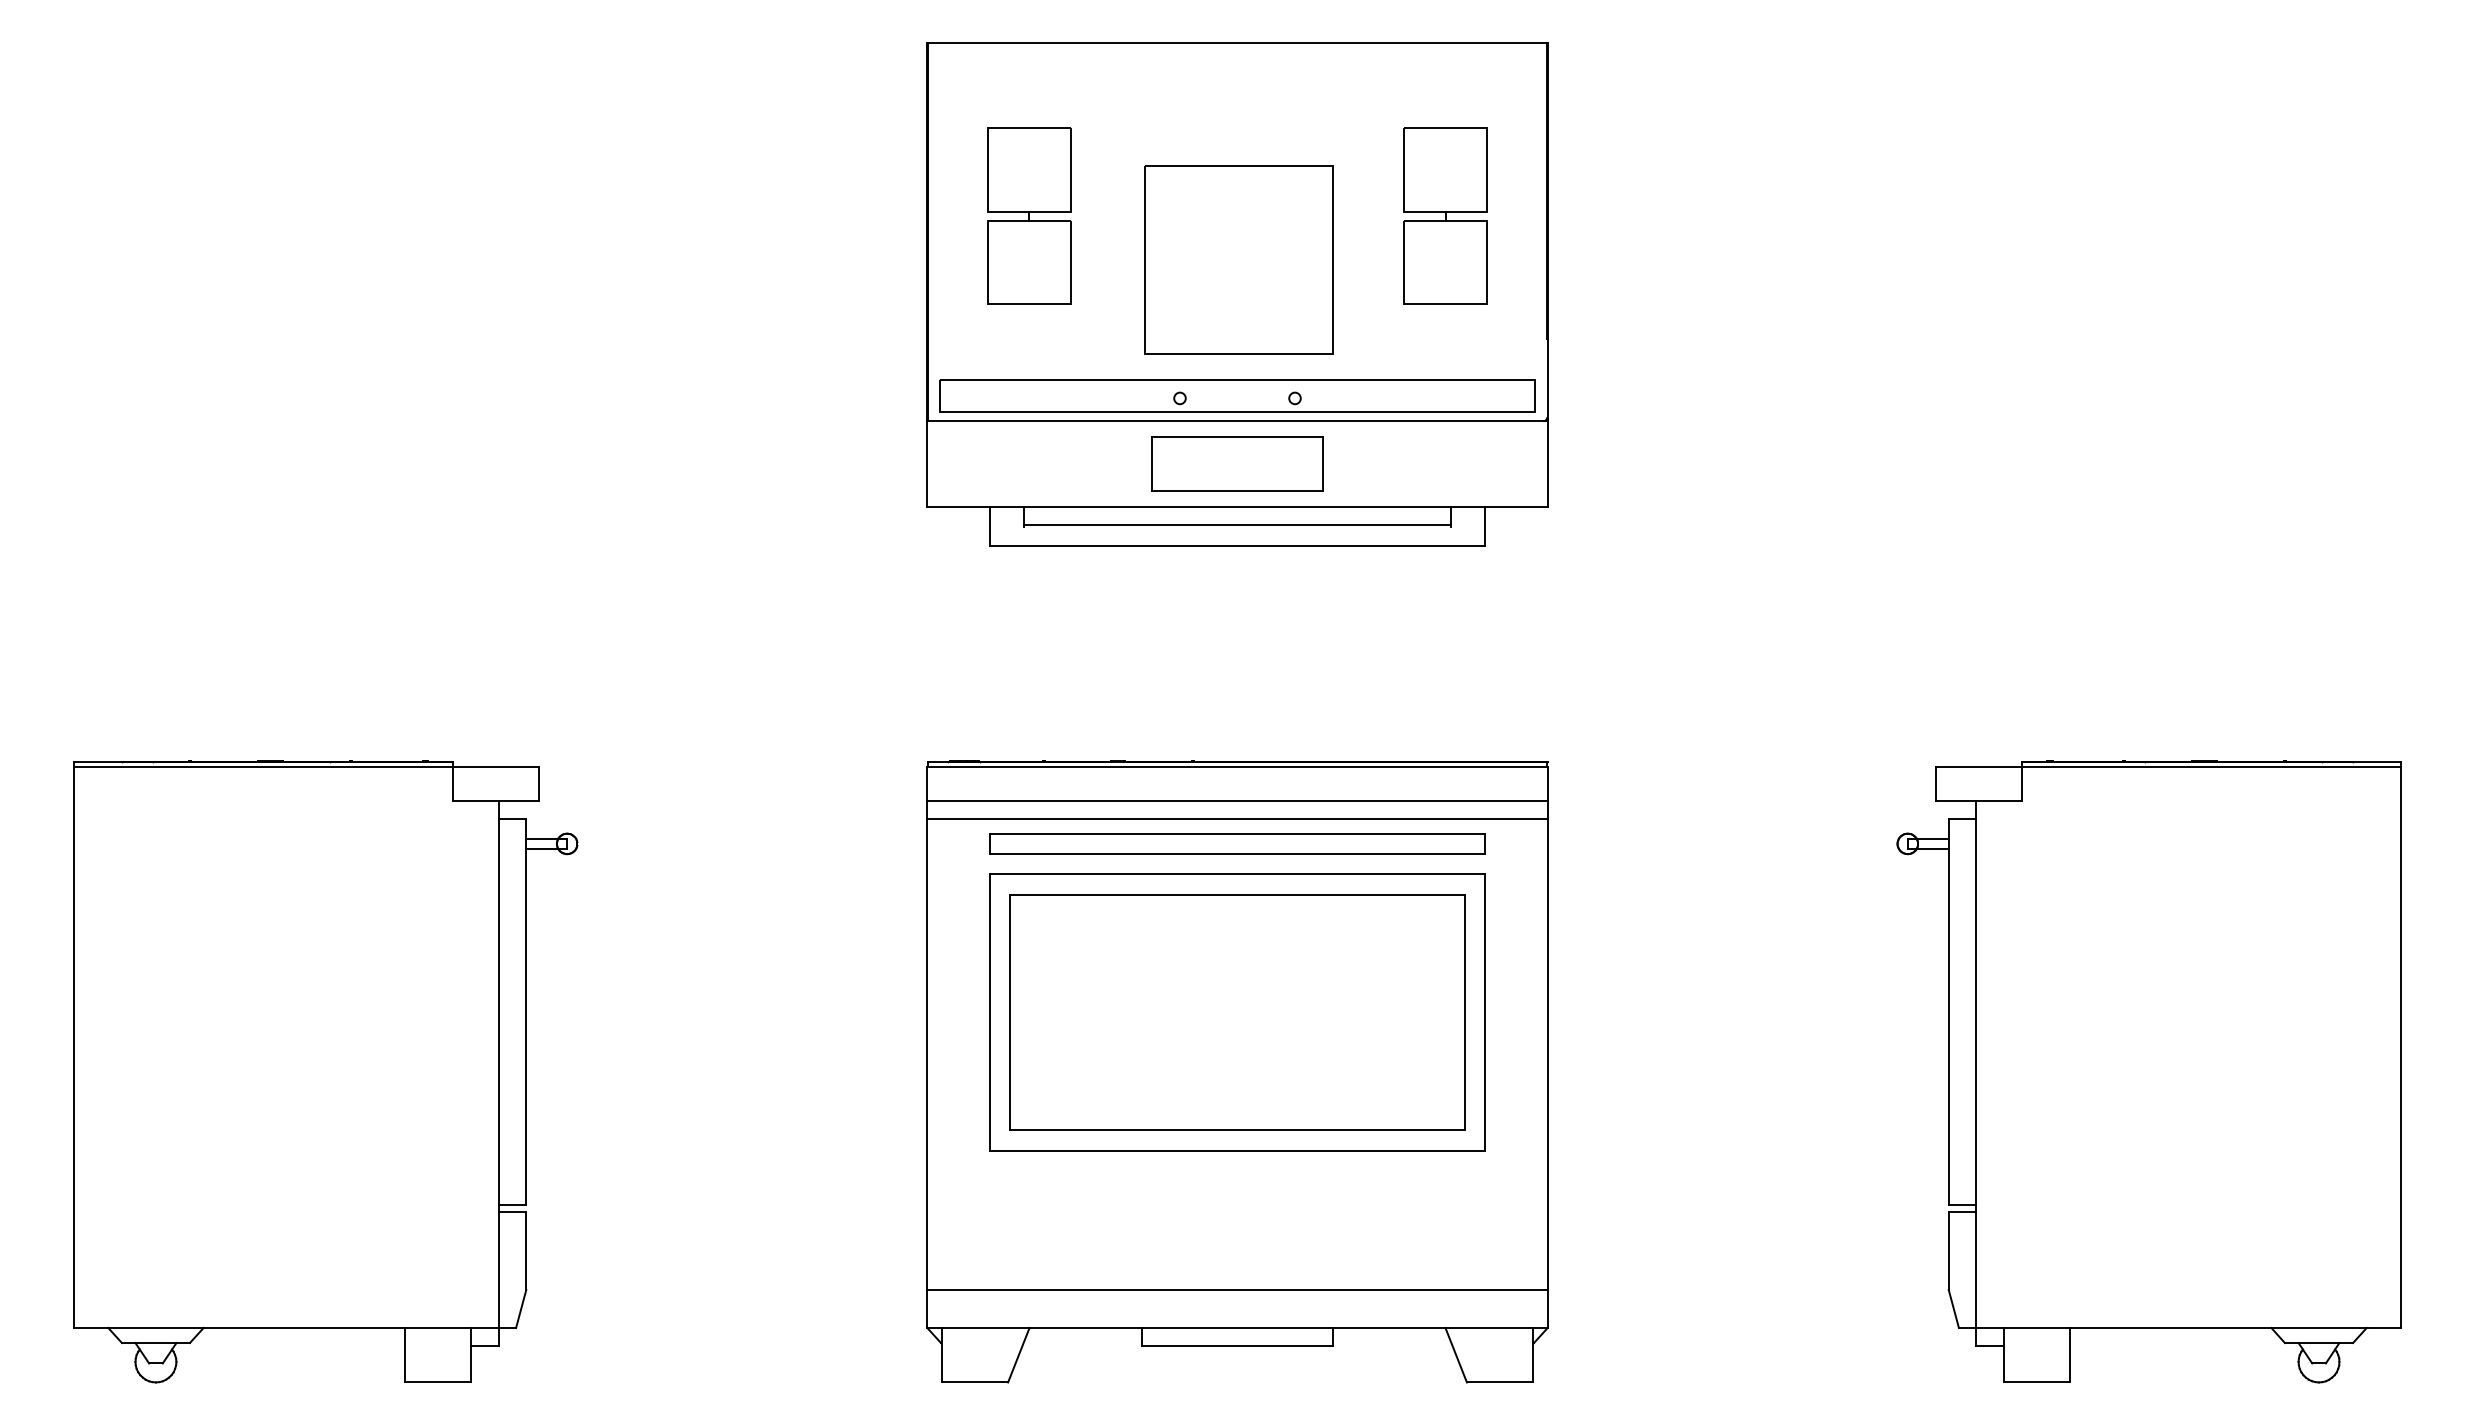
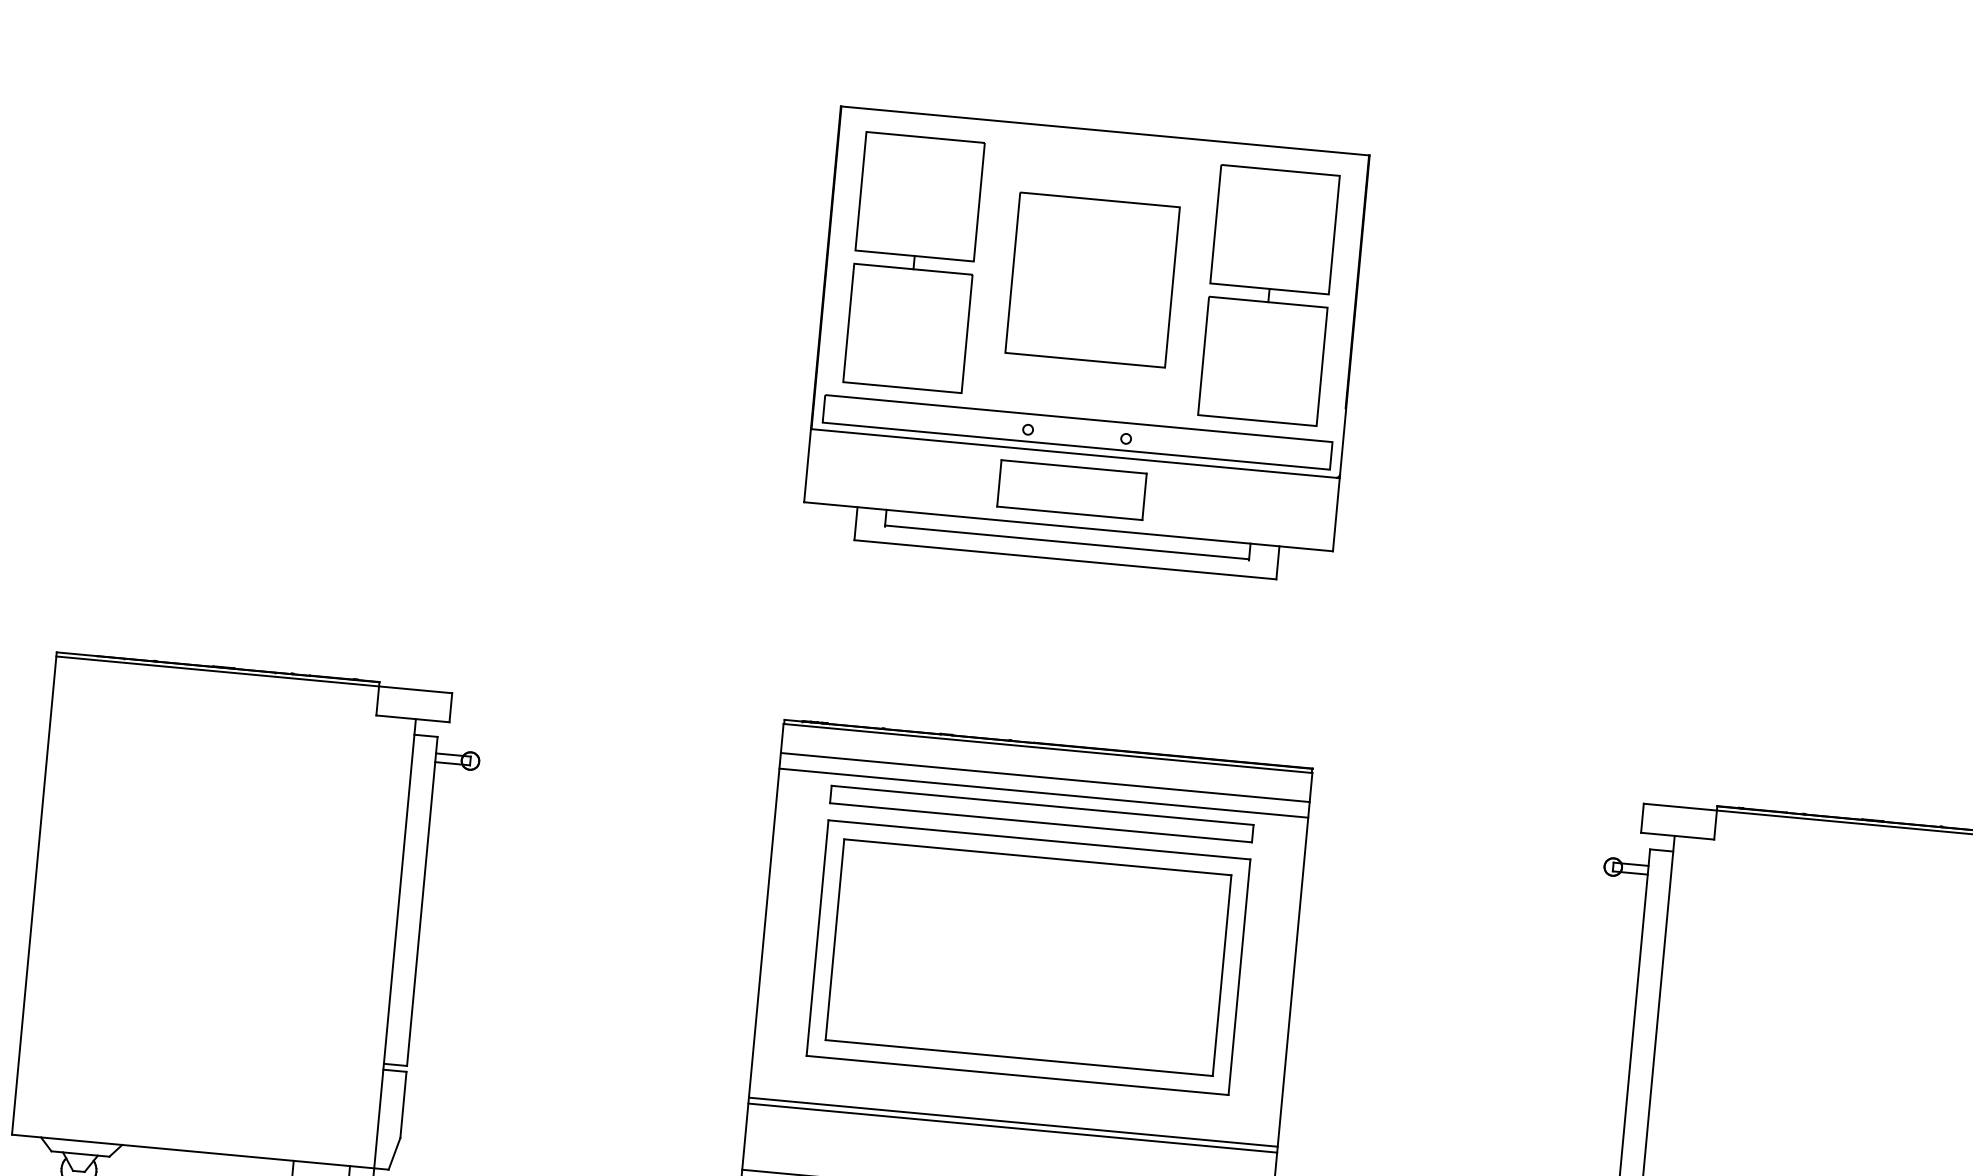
part: (1029, 216) -> (914, 262), size x1.67
part: (1445, 216) -> (1268, 295), size x1.67
part: (1238, 259) -> (1092, 279), moved
line: (1237, 1205) -> (1013, 1122), added
line: (1237, 1212) -> (1012, 1128), added

